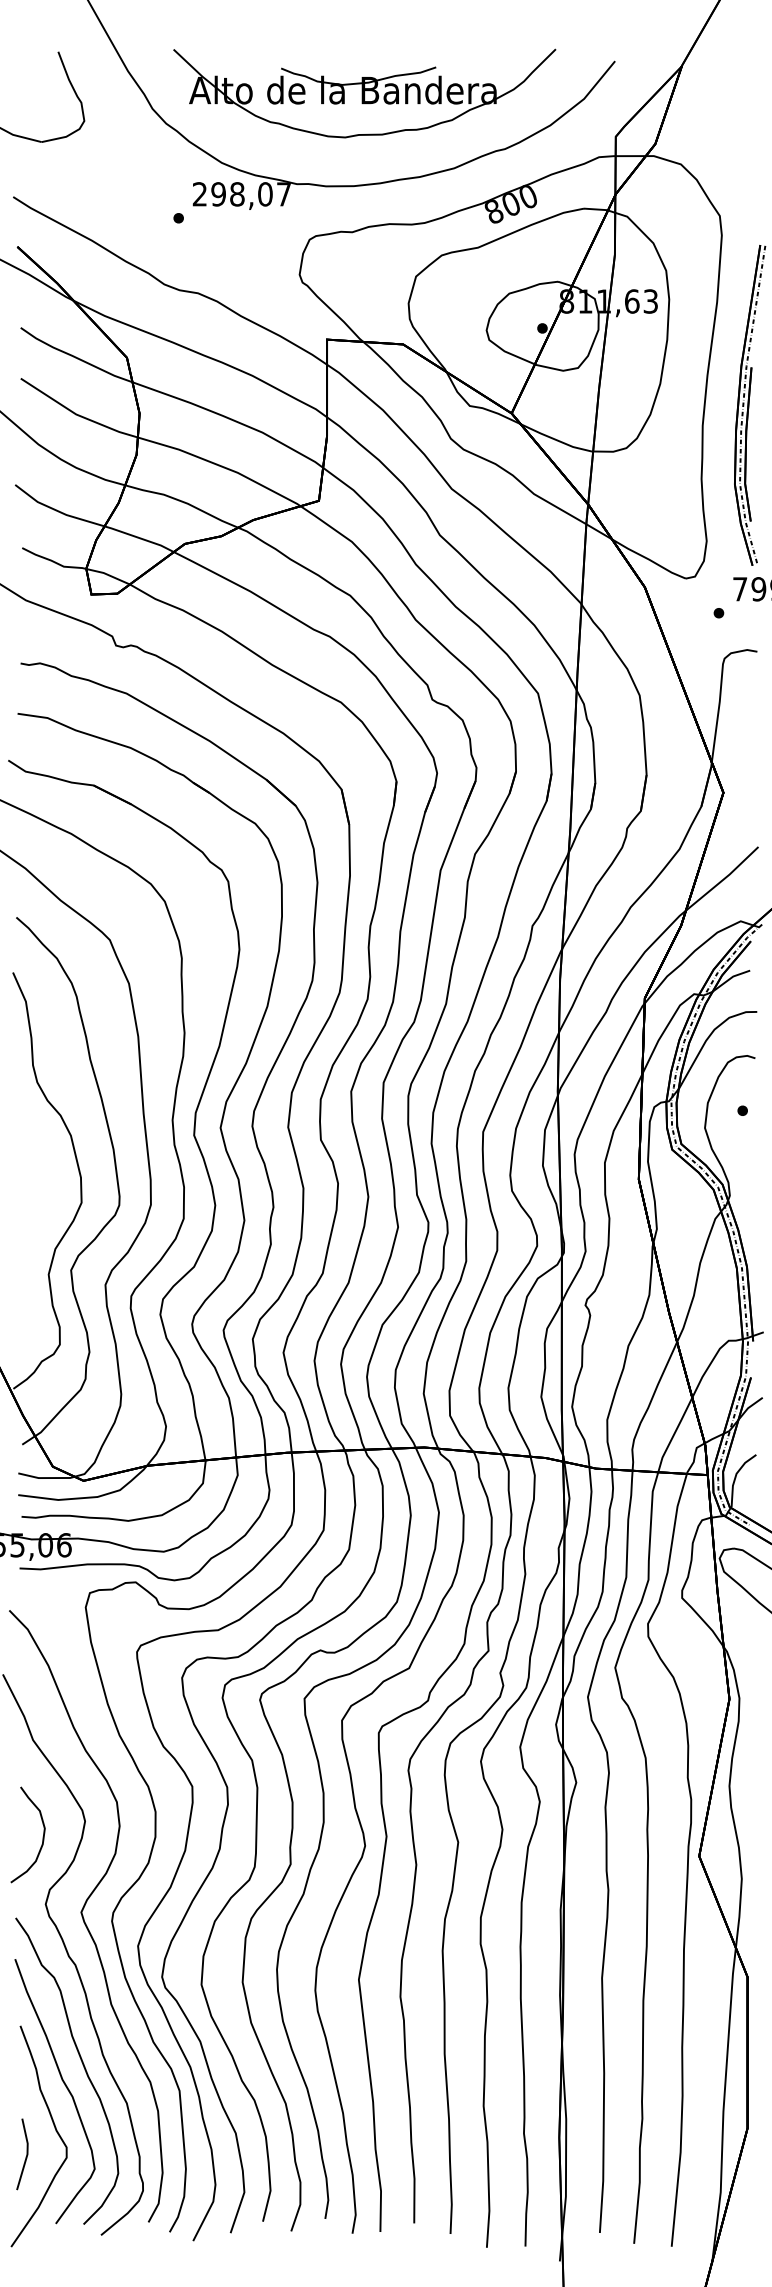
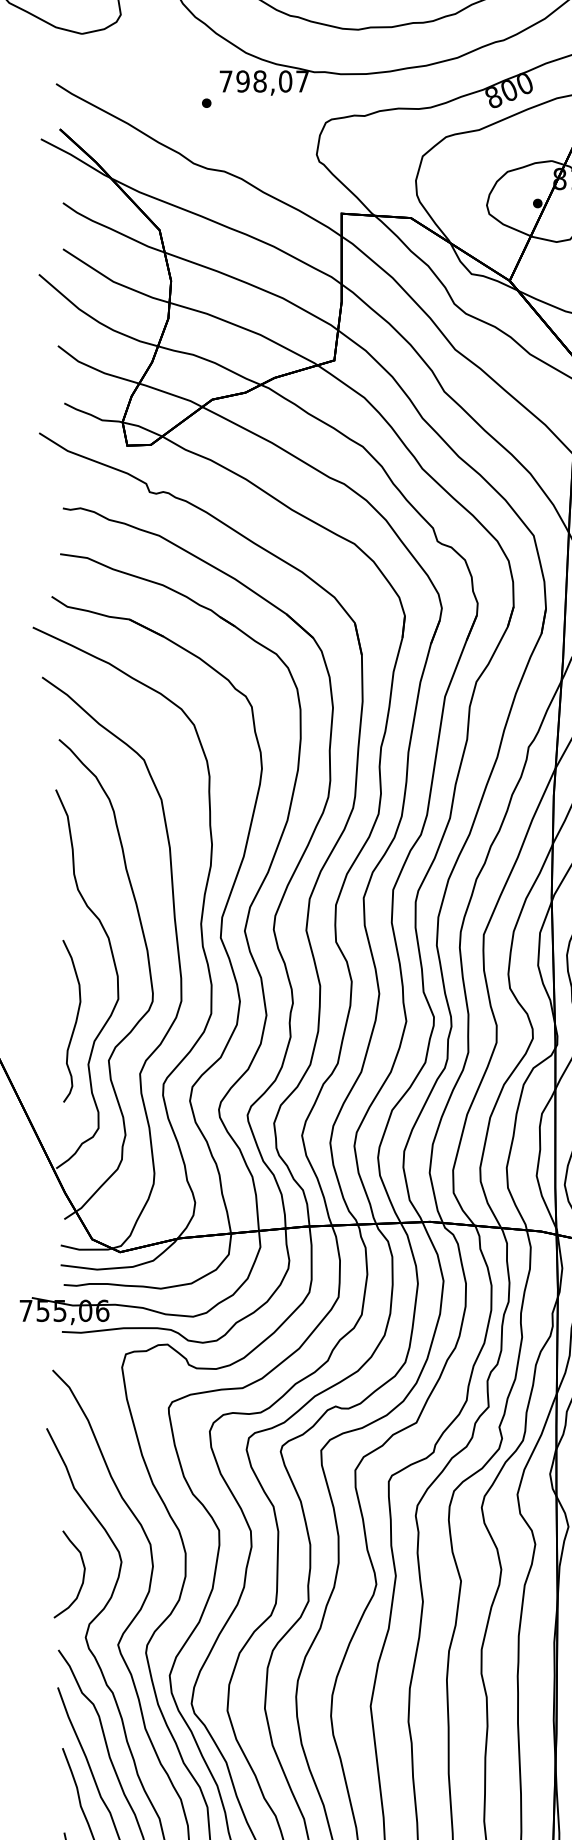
text: (199, 194) -> (225, 81), 298,07 -> 798,07
curve: (34, 1226) -> (75, 1020), added

